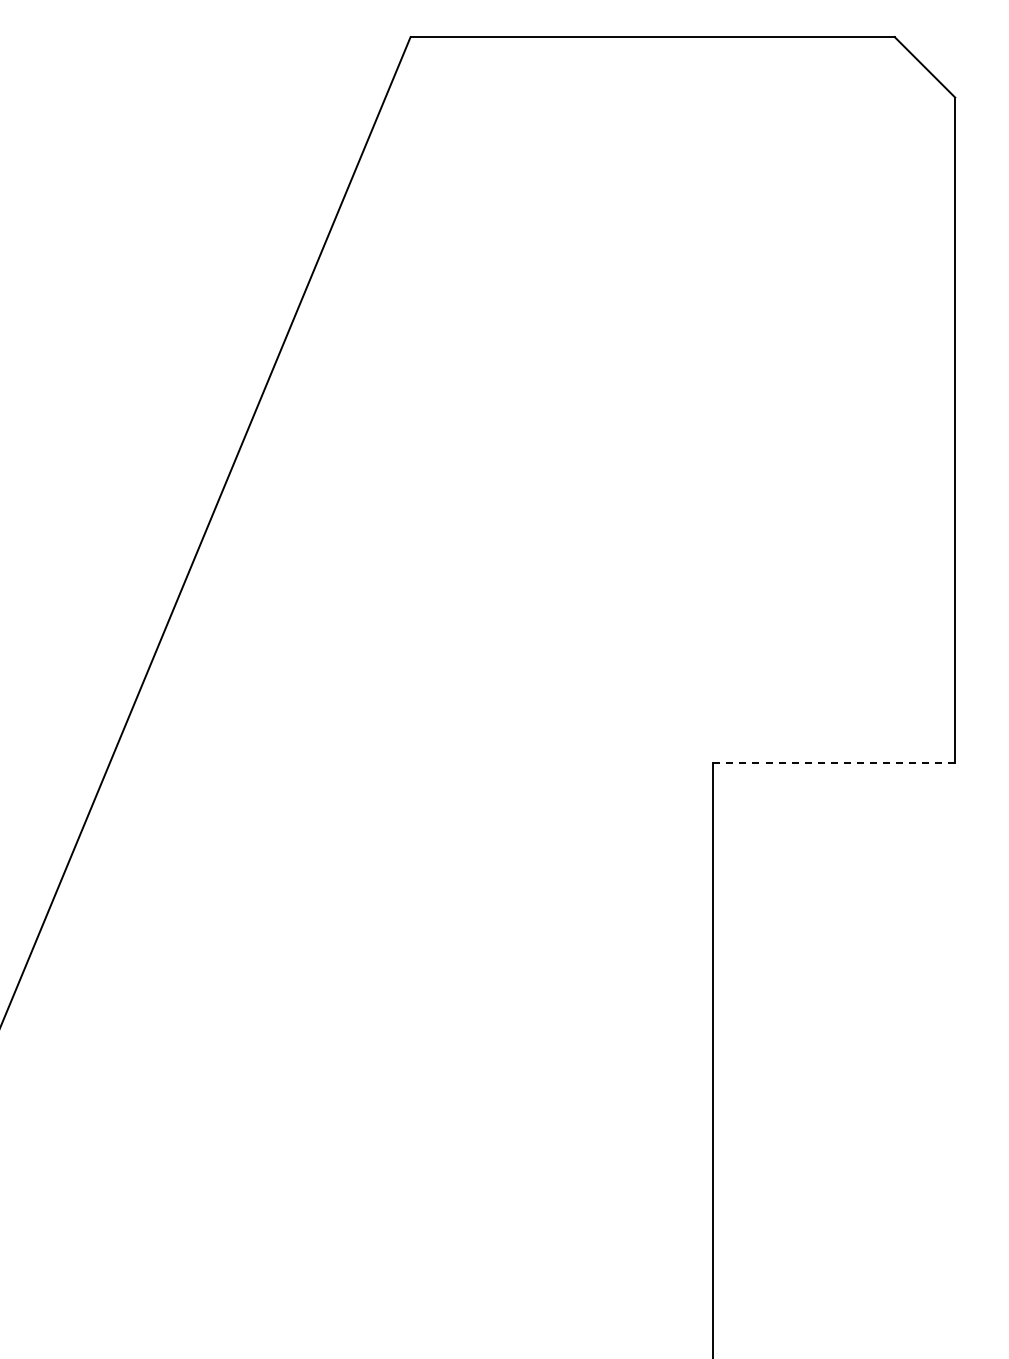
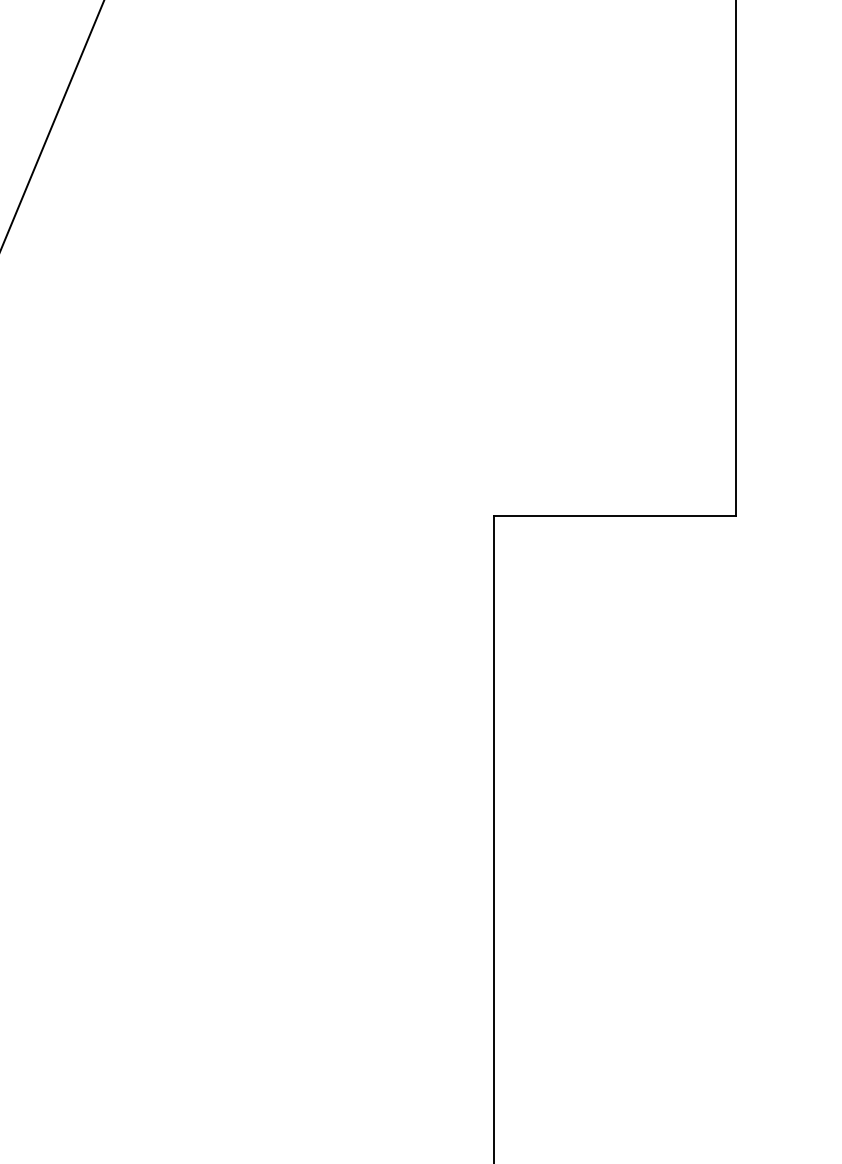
line: (833, 763) -> (614, 516), dashed -> solid

